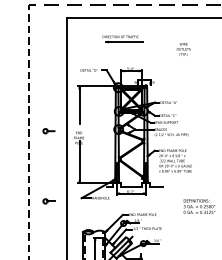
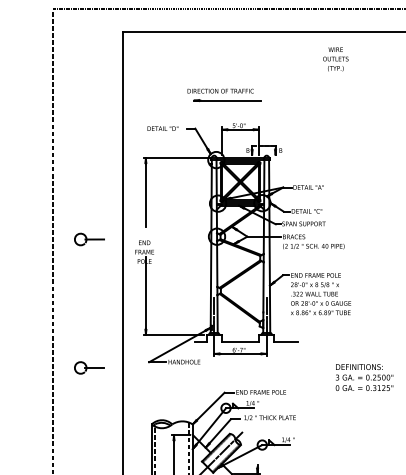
part: (122, 39) -> (224, 95), moved
text: (183, 49) -> (335, 59), moved
part: (48, 131) -> (88, 240), size x1.43
part: (48, 201) -> (88, 368), size x1.43

